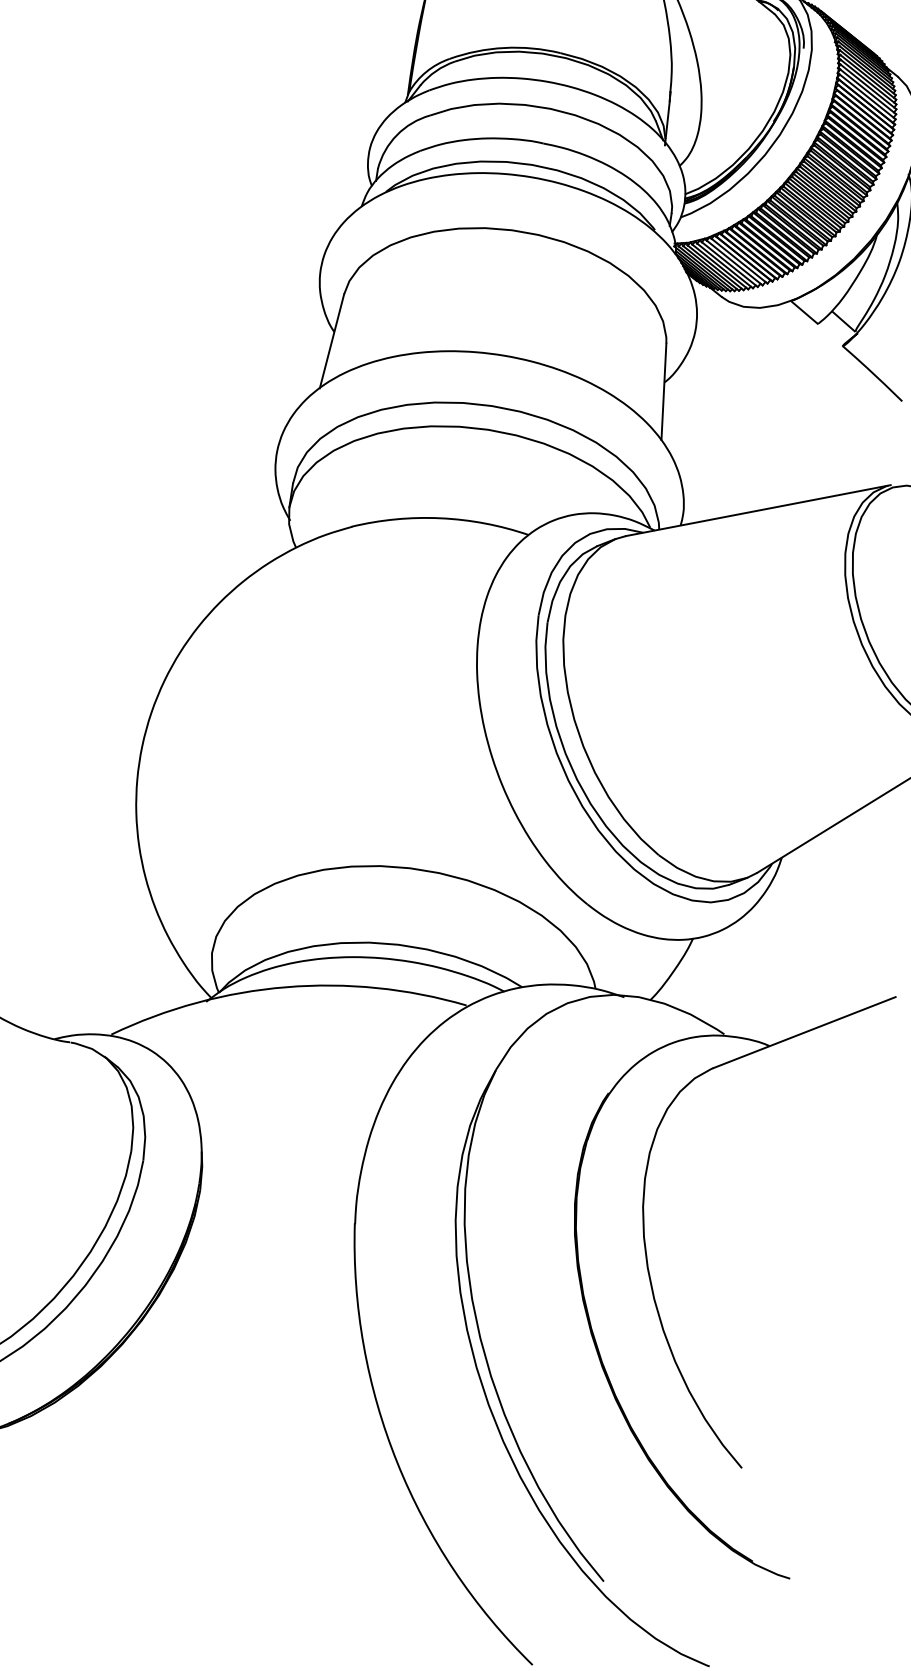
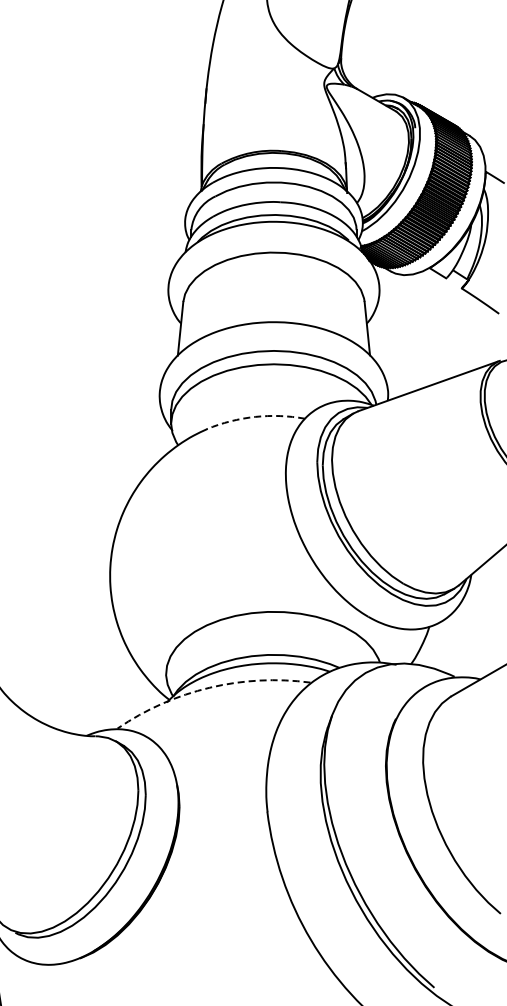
arc: (441, 517) -> (255, 416), solid -> dashed
arc: (285, 986) -> (209, 687), solid -> dashed

